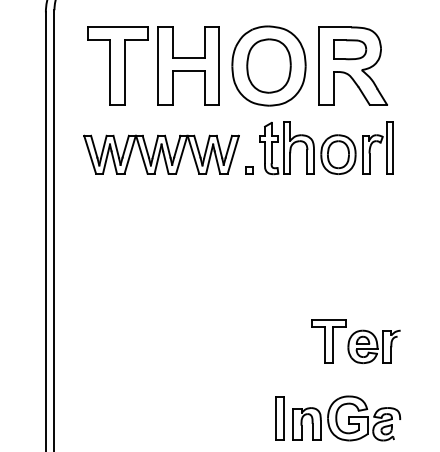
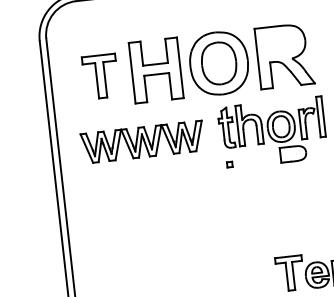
part: (350, 49) -> (293, 153), moved
part: (117, 65) -> (100, 76), size x0.7
part: (249, 170) -> (230, 164), moved

